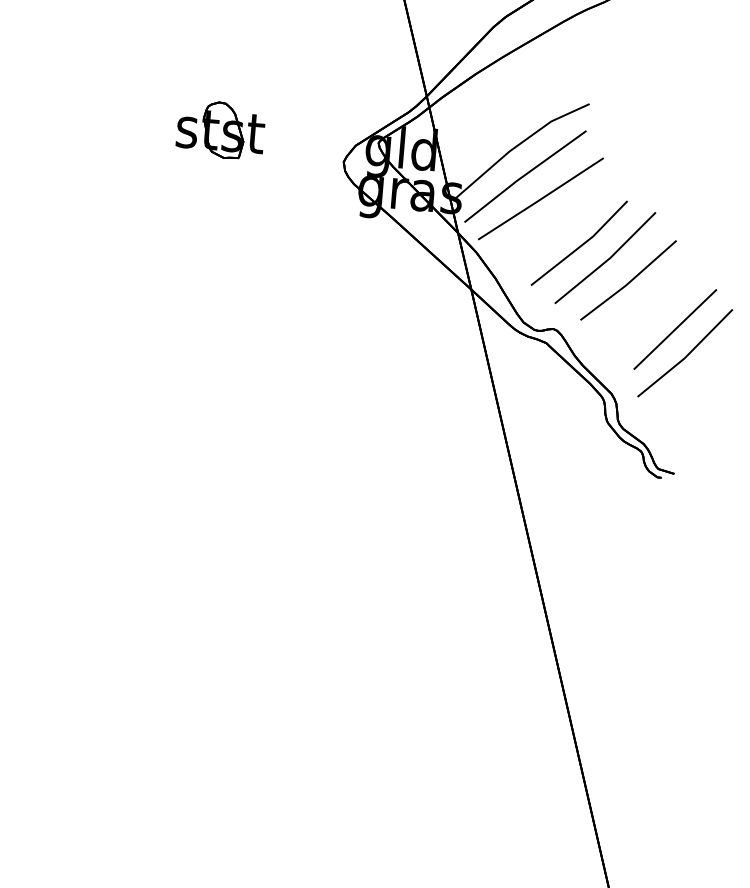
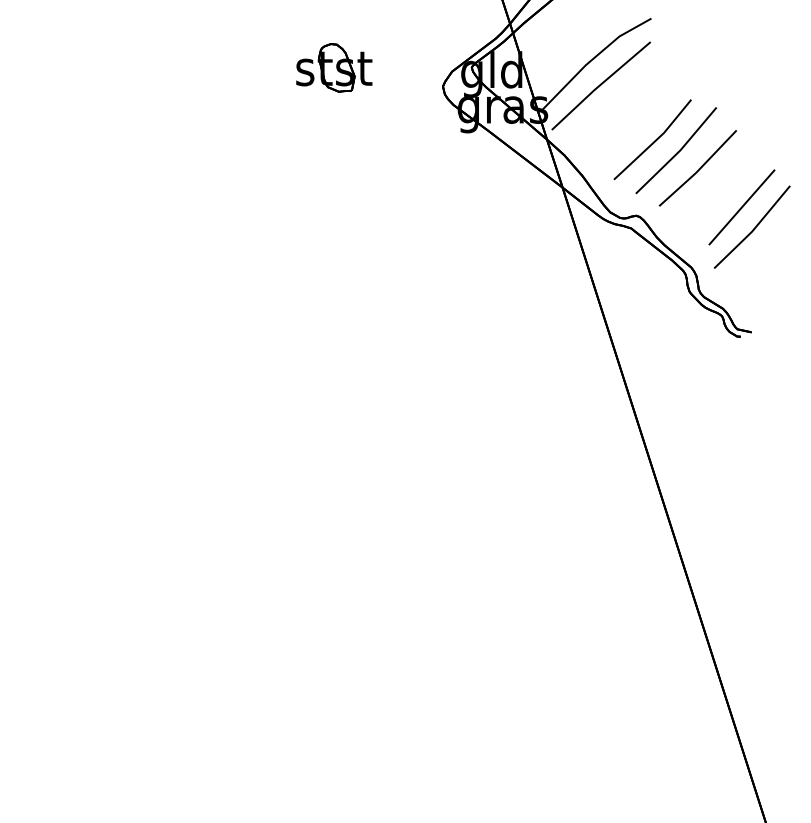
line: (540, 198) -> (615, 103), removed

